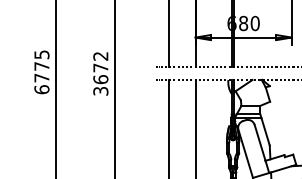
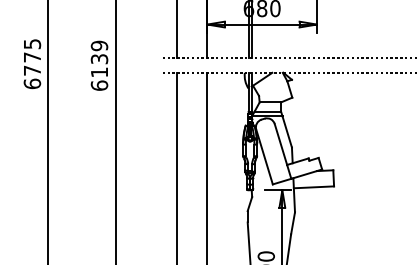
text: (100, 73) -> (99, 65), 3672 -> 6139

